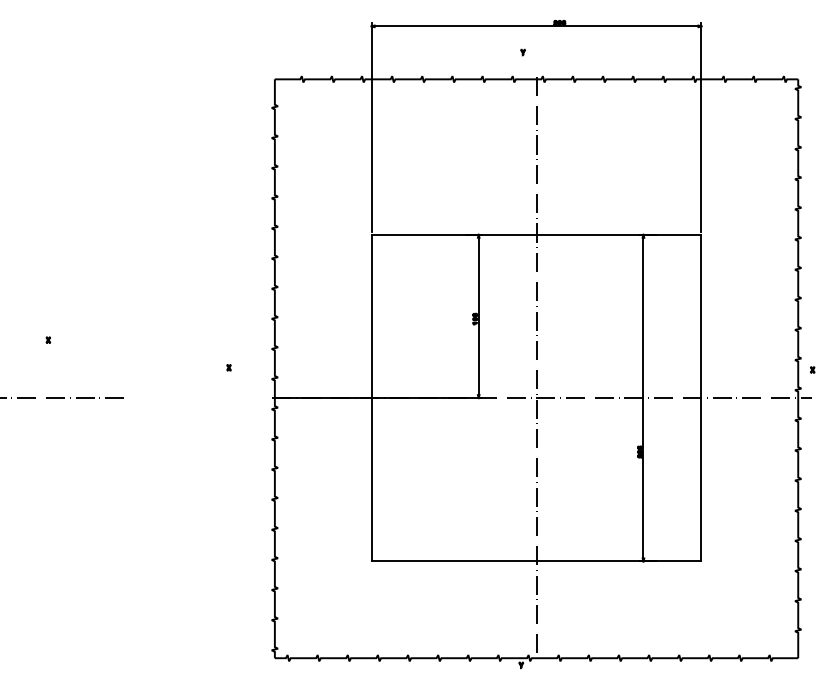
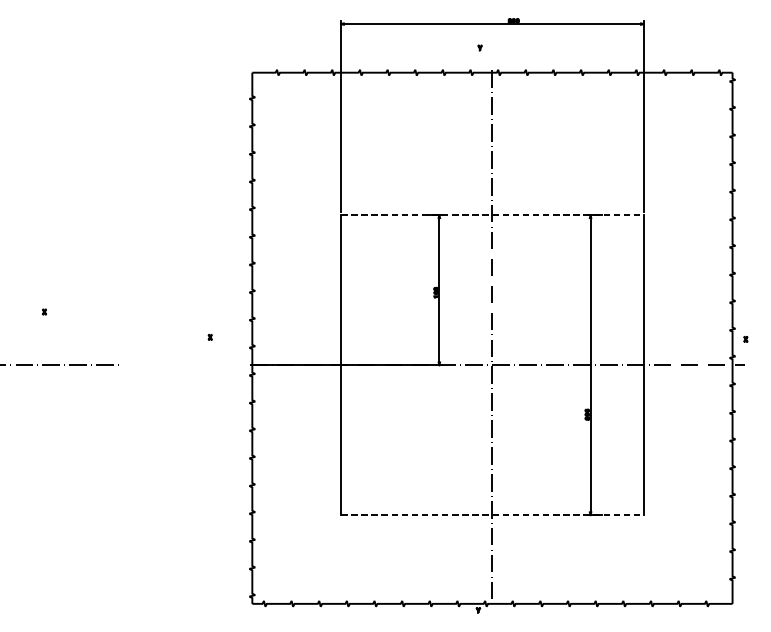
line: (536, 234) -> (492, 215), solid -> dashed
line: (536, 561) -> (492, 515), solid -> dashed

